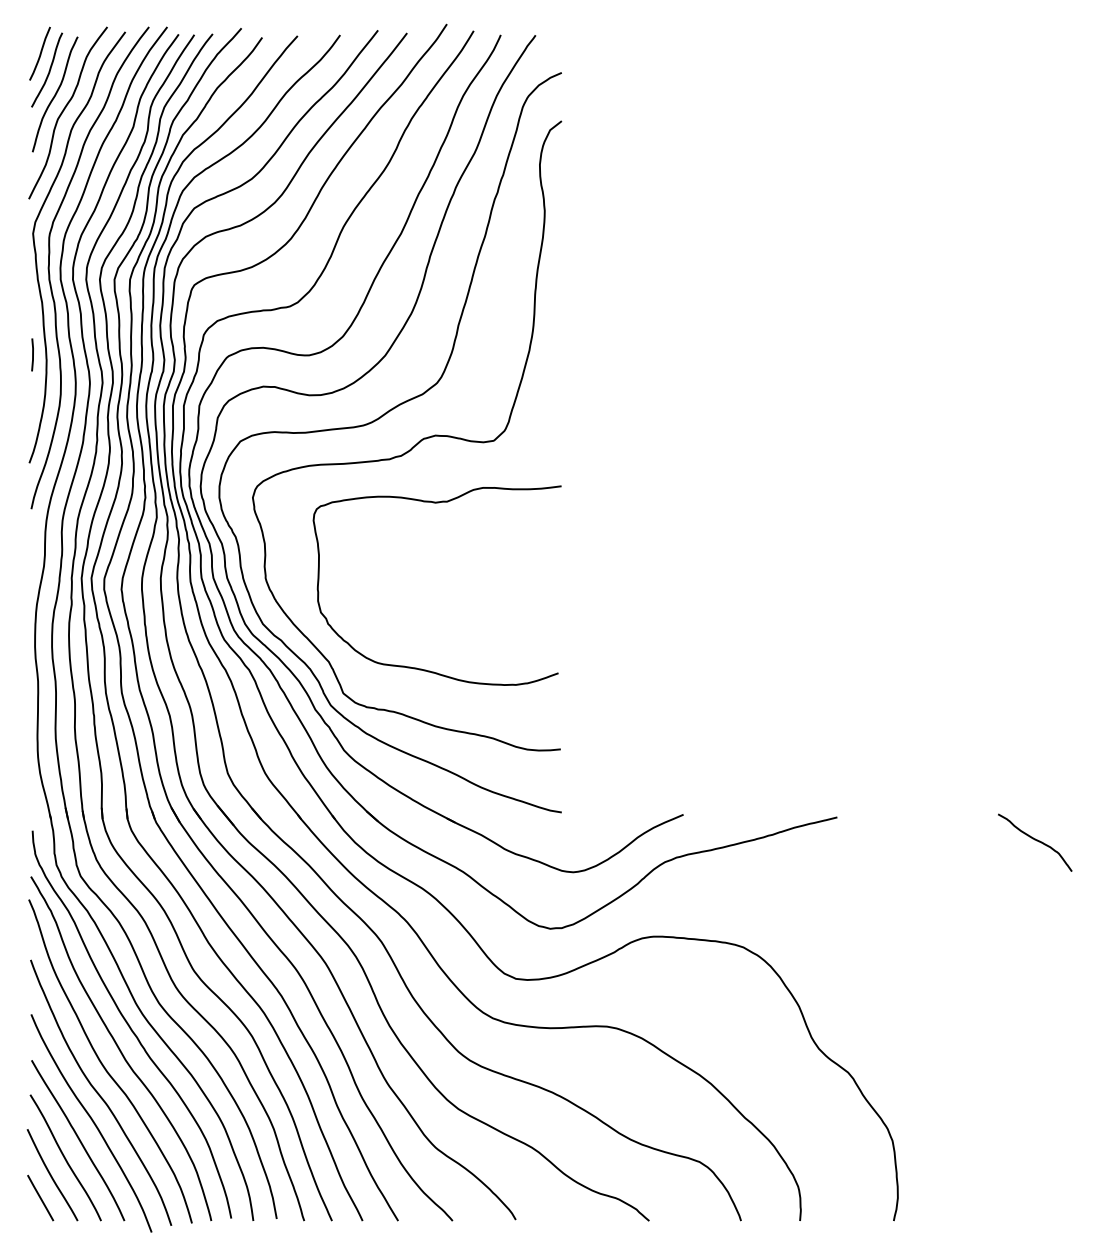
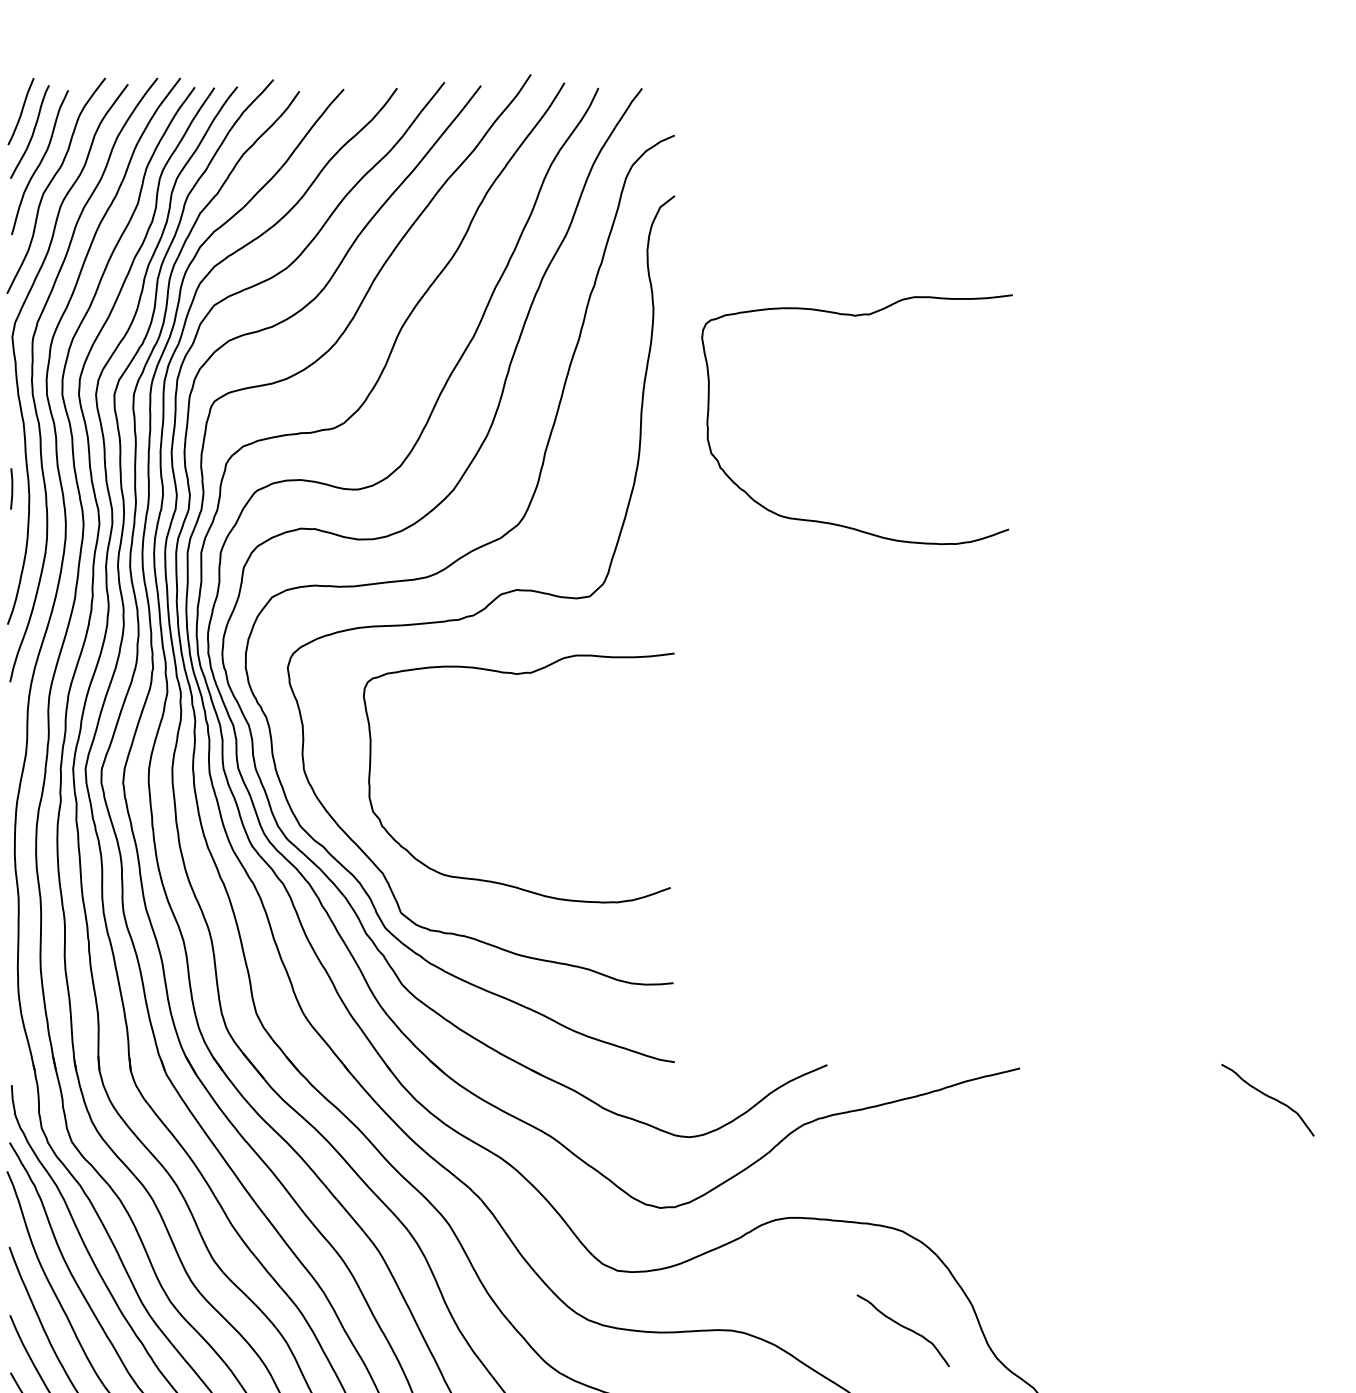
curve: (706, 217) -> (856, 316), added
curve: (745, 1025) -> (904, 1329), added

